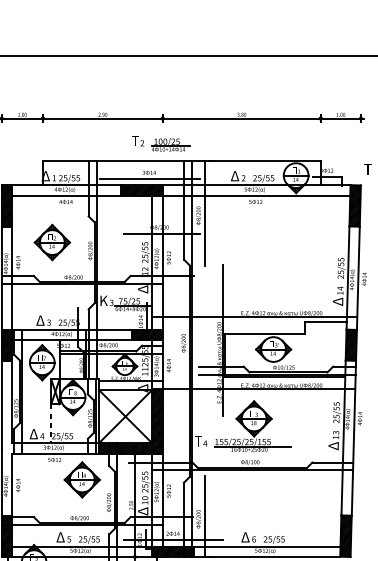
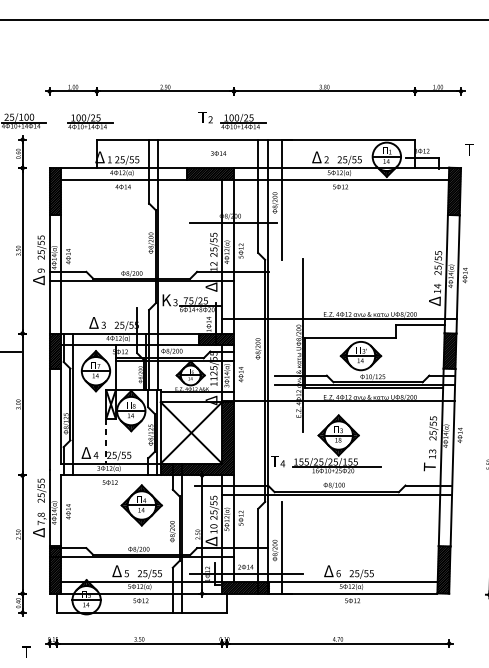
part: (37, 144) -> (90, 121), added
line: (150, 178) -> (219, 160), removed
part: (52, 242) -> (107, 233), removed
text: (333, 445) -> (429, 466), Δ -> T

